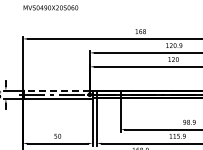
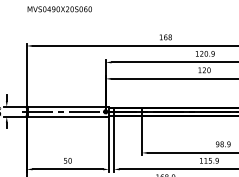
line: (56, 90) -> (66, 106), dashed -> solid

